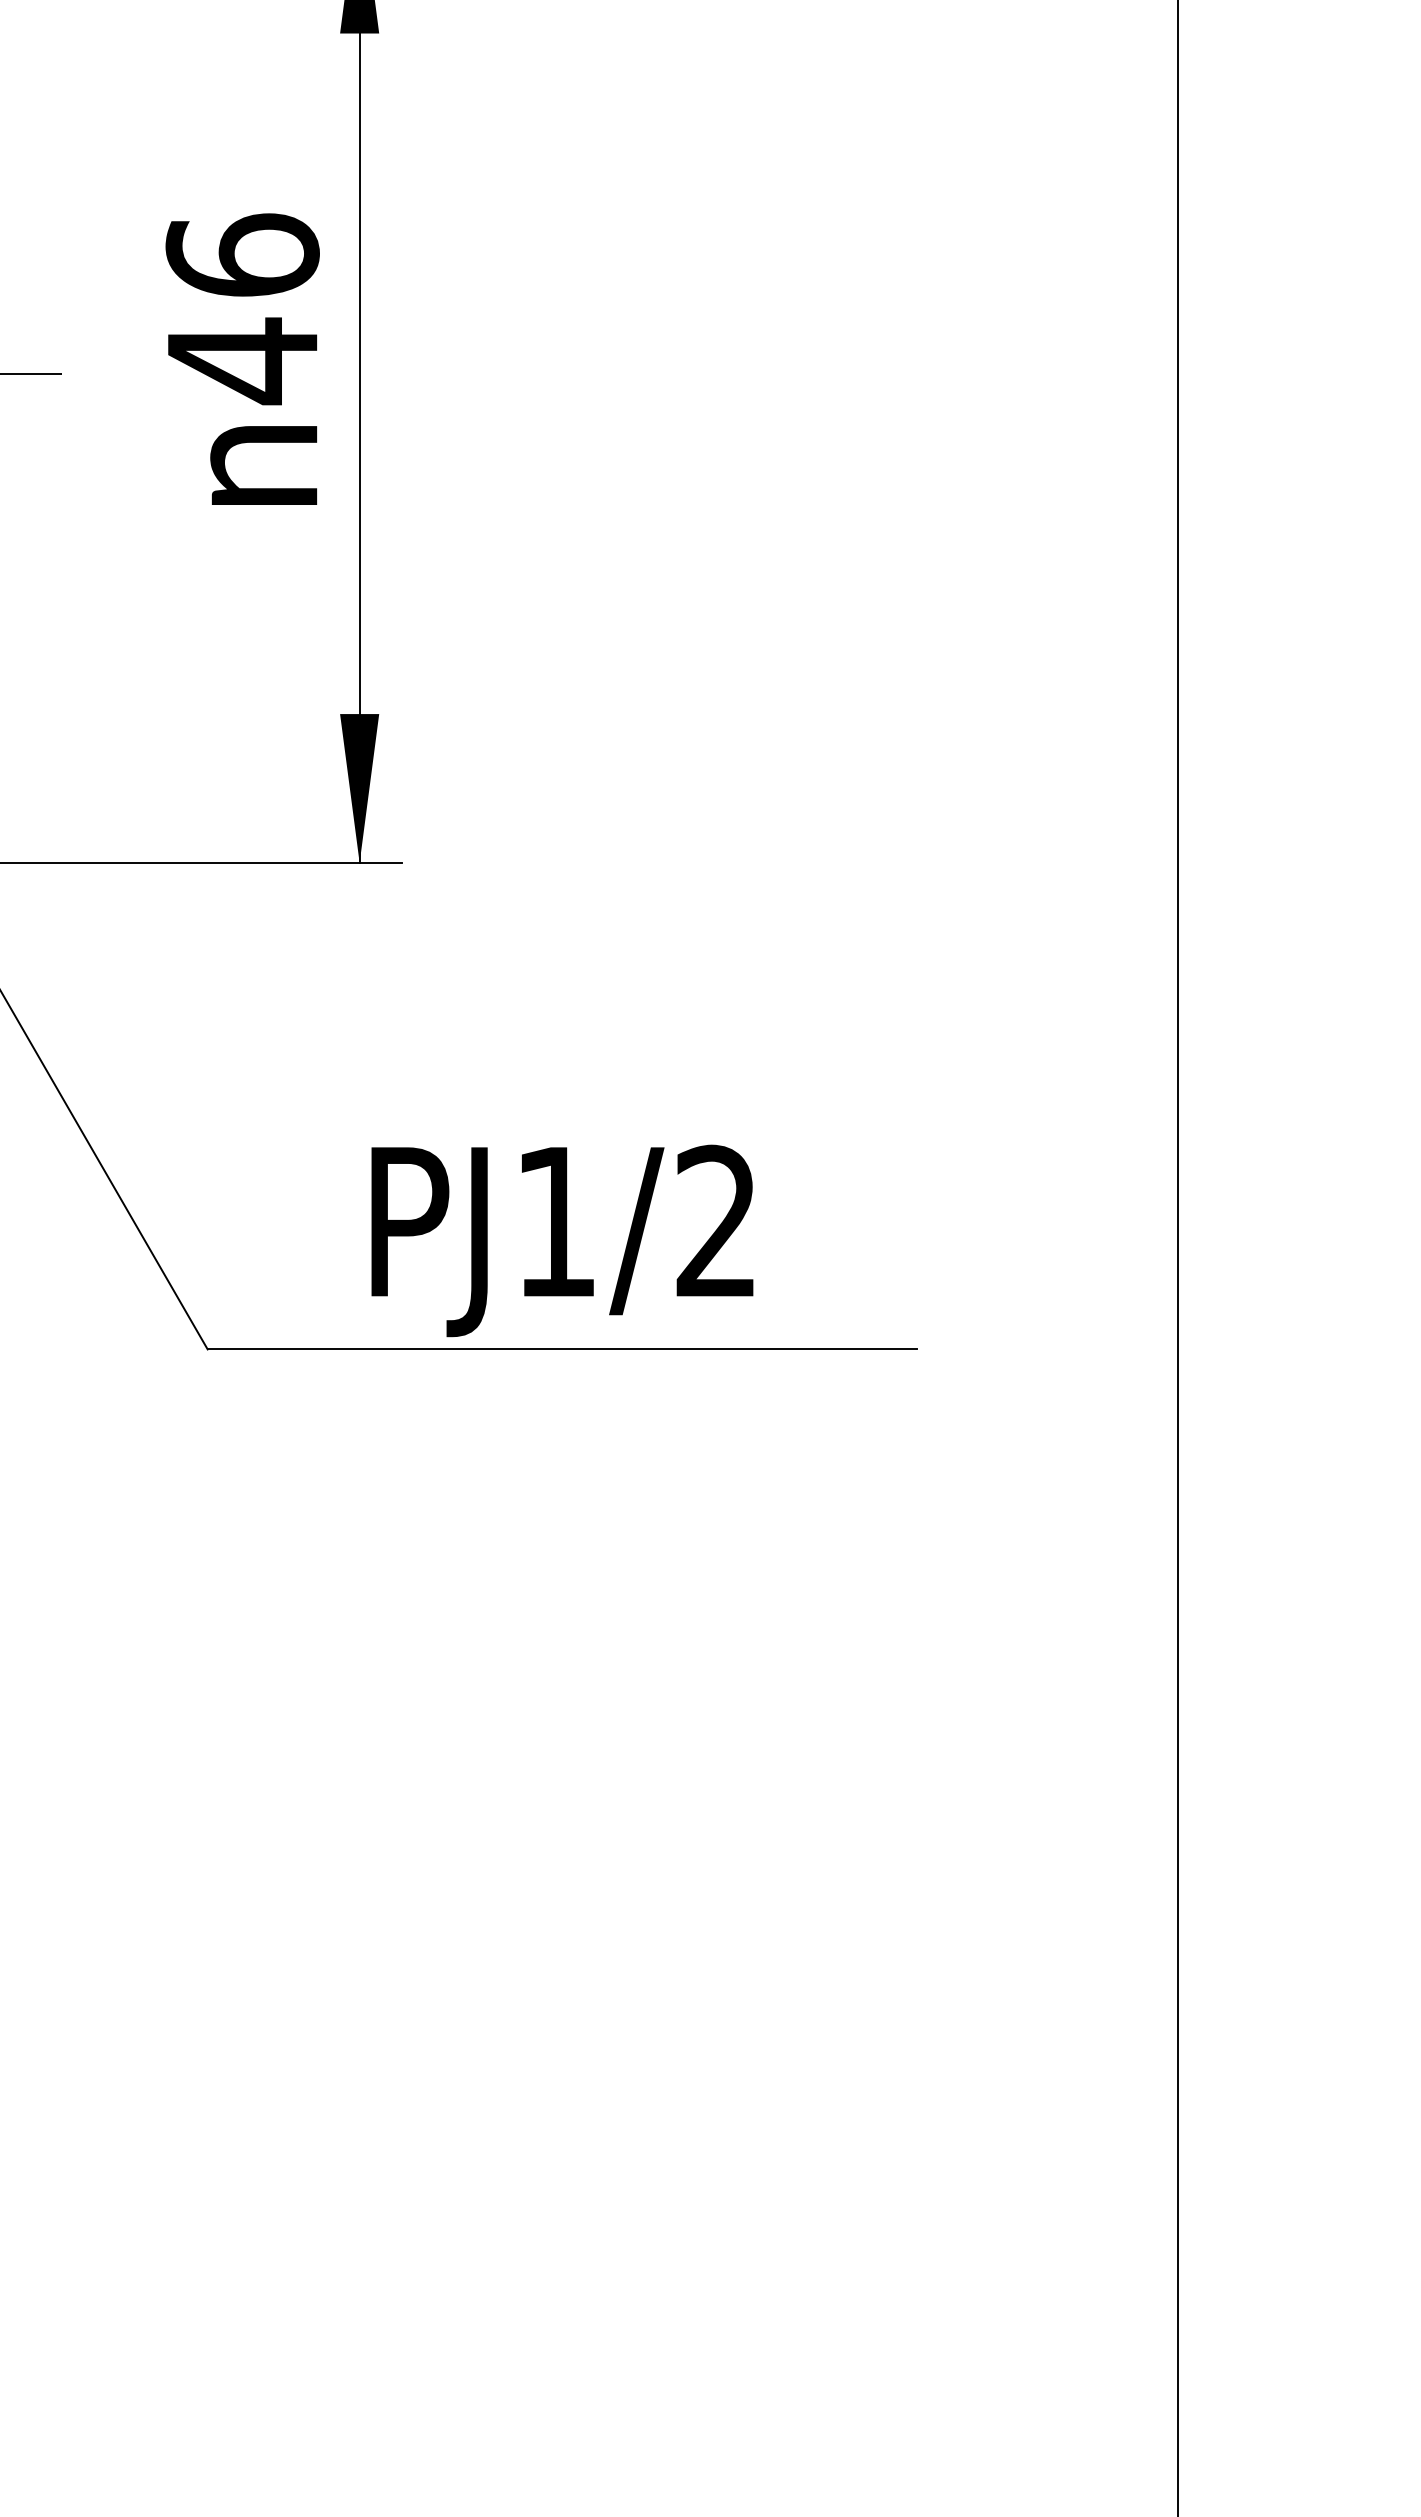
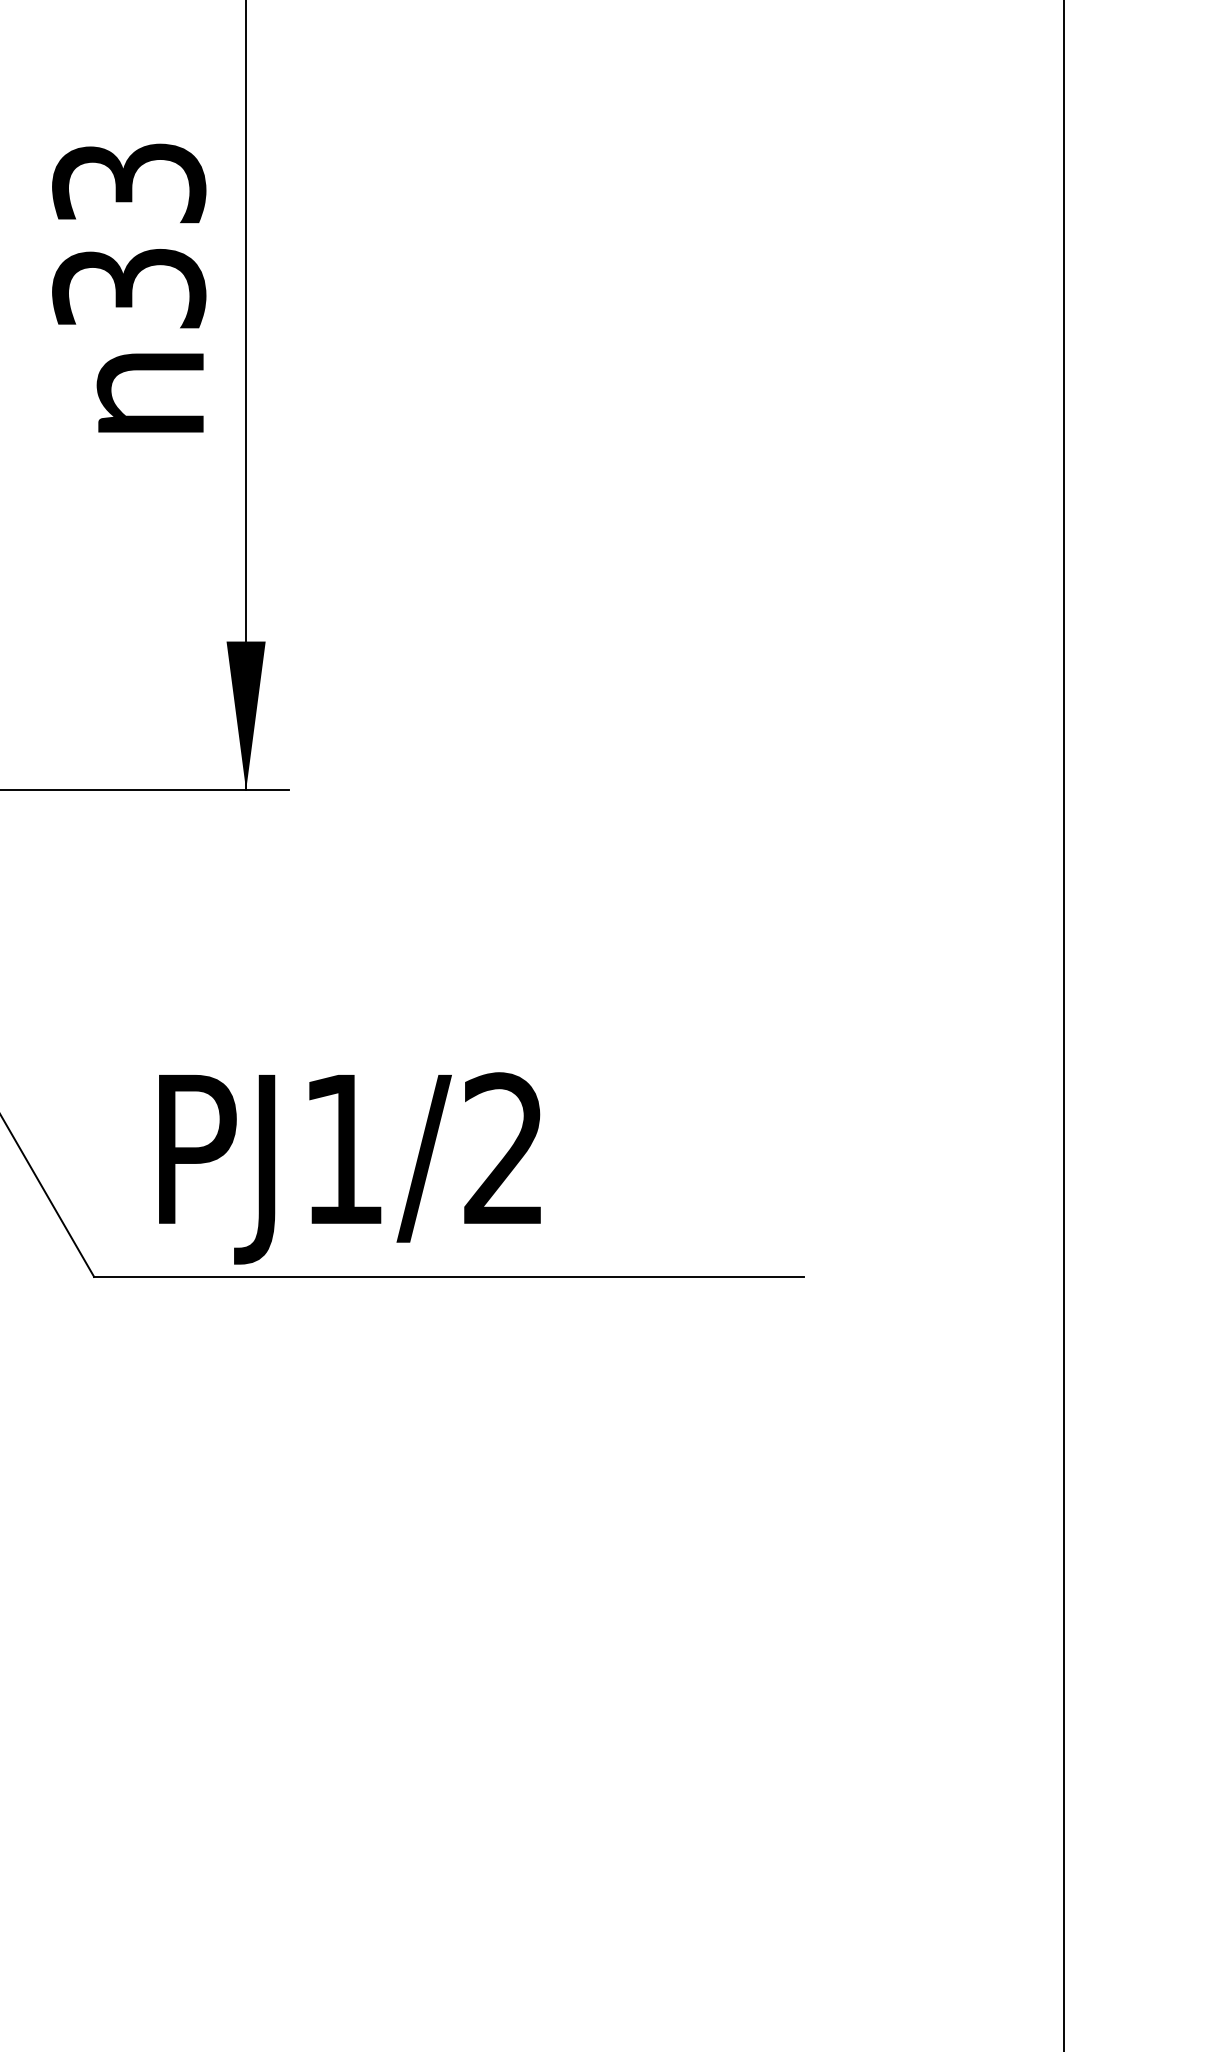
text: (242, 309) -> (128, 237), 46 -> 33
text: (562, 1240) -> (349, 1168), moved

